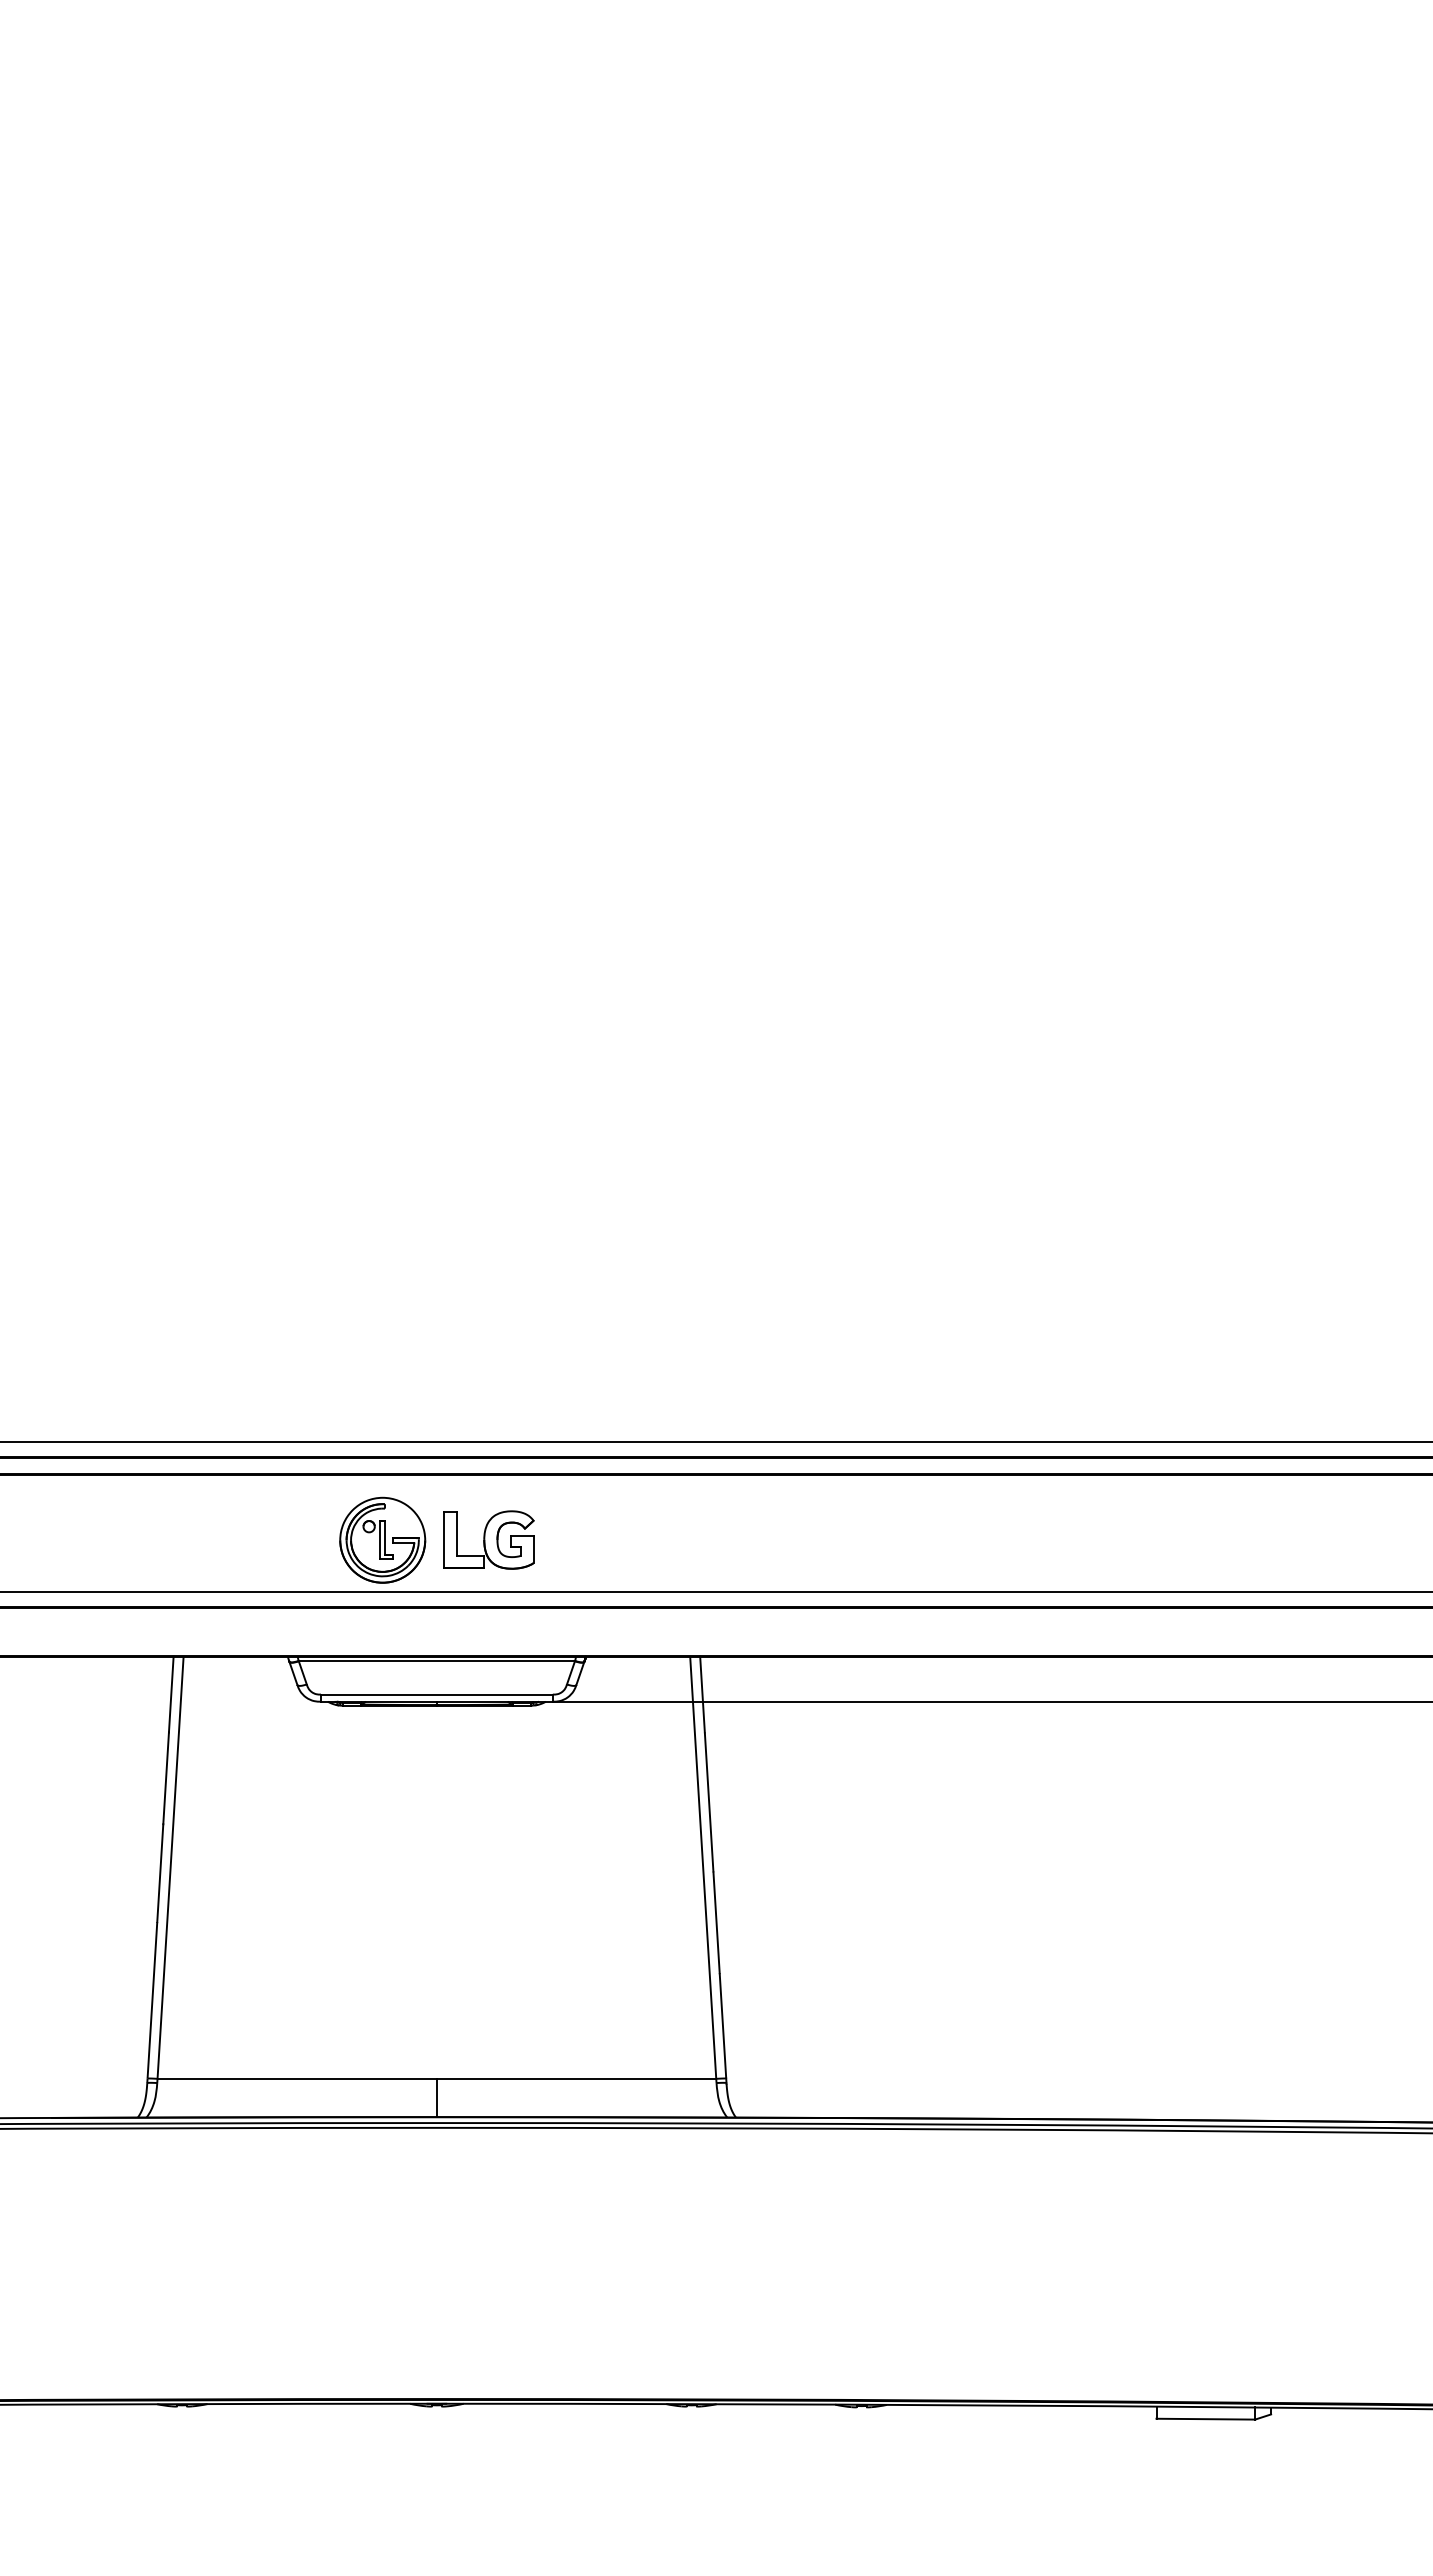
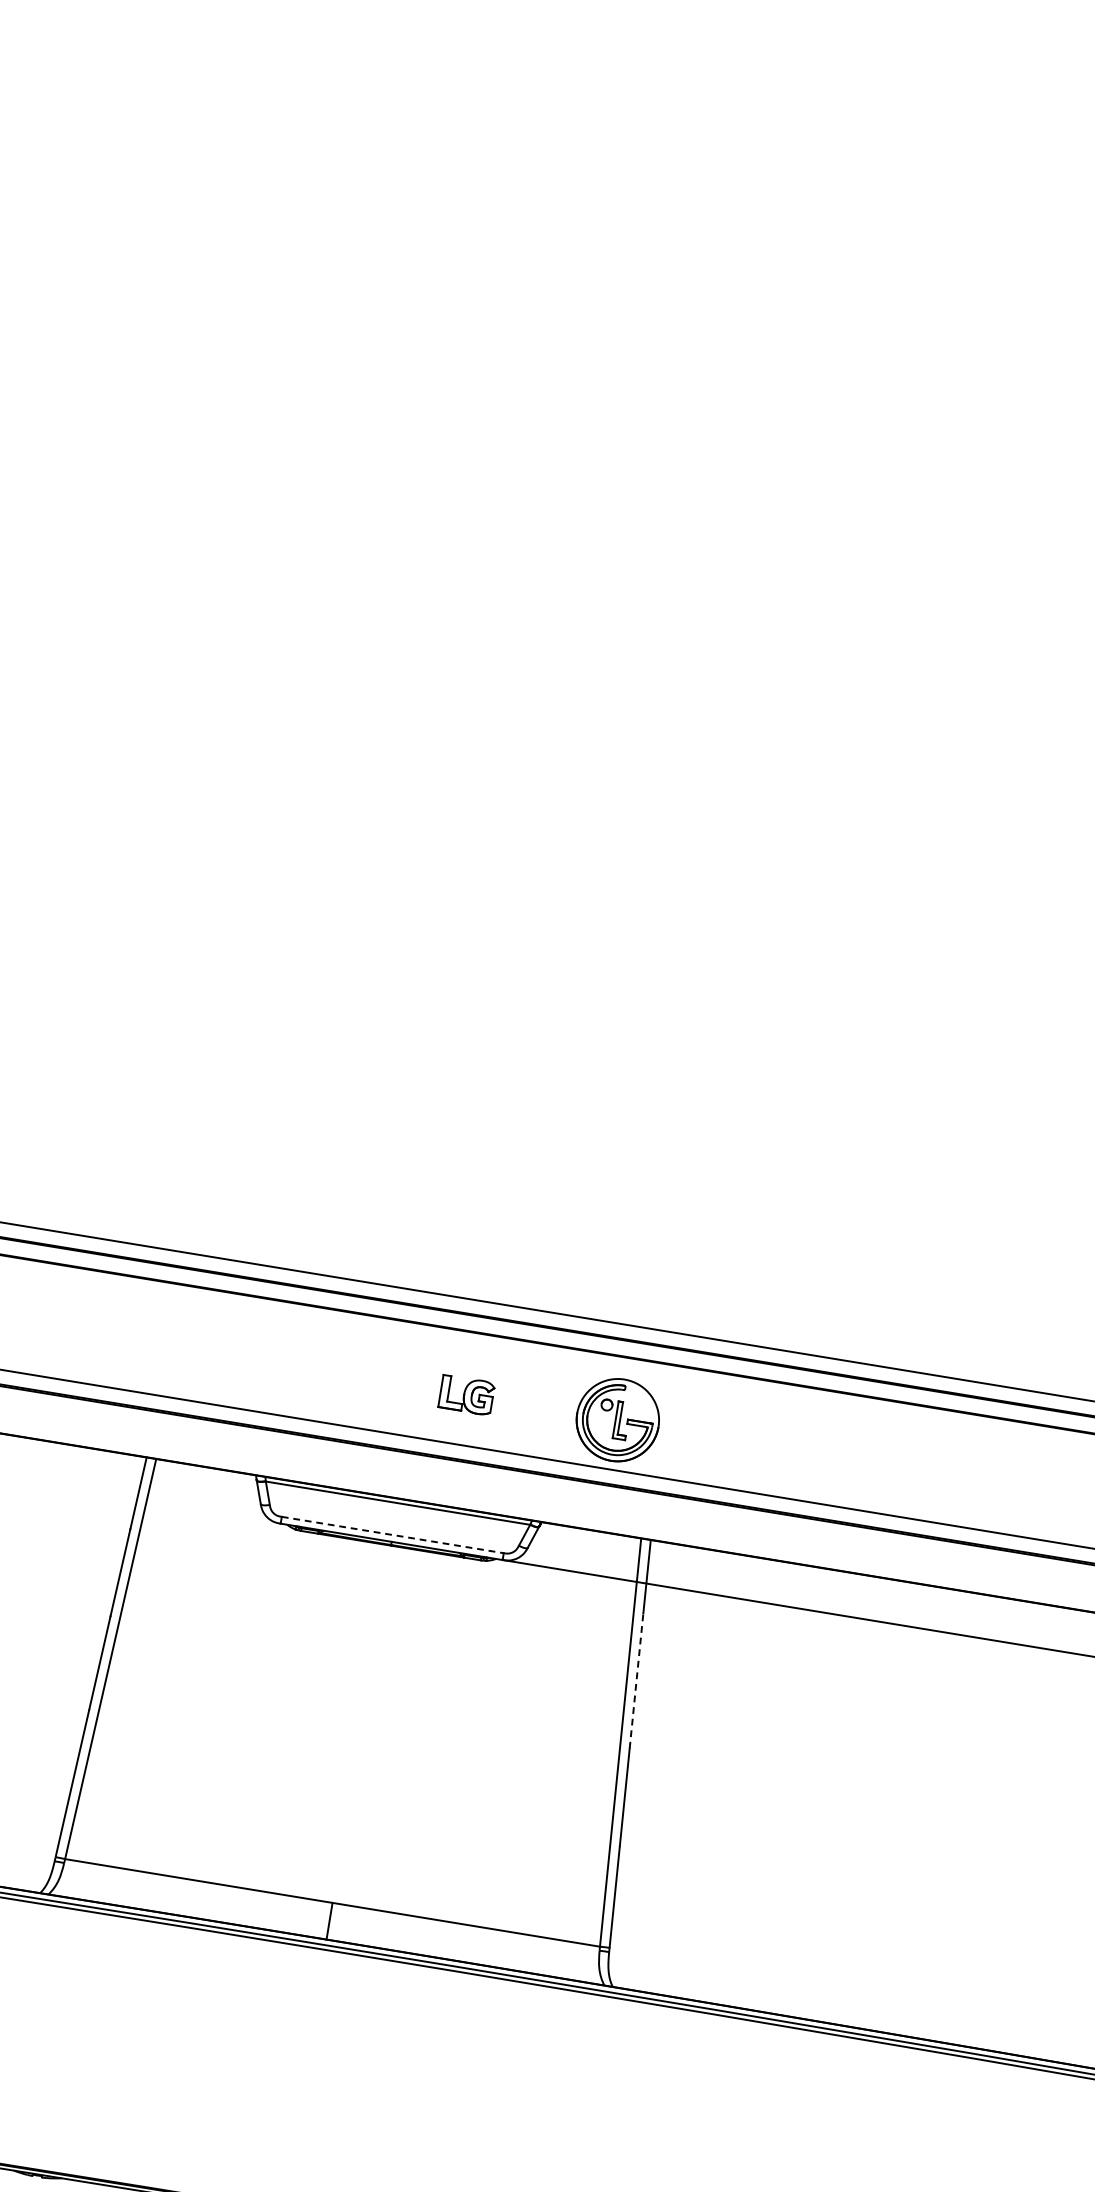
part: (382, 1539) -> (617, 1419), moved
part: (488, 1539) -> (466, 1394), size x0.6
line: (436, 1694) -> (392, 1534), solid -> dashed
line: (709, 1801) -> (637, 1680), solid -> dashed

